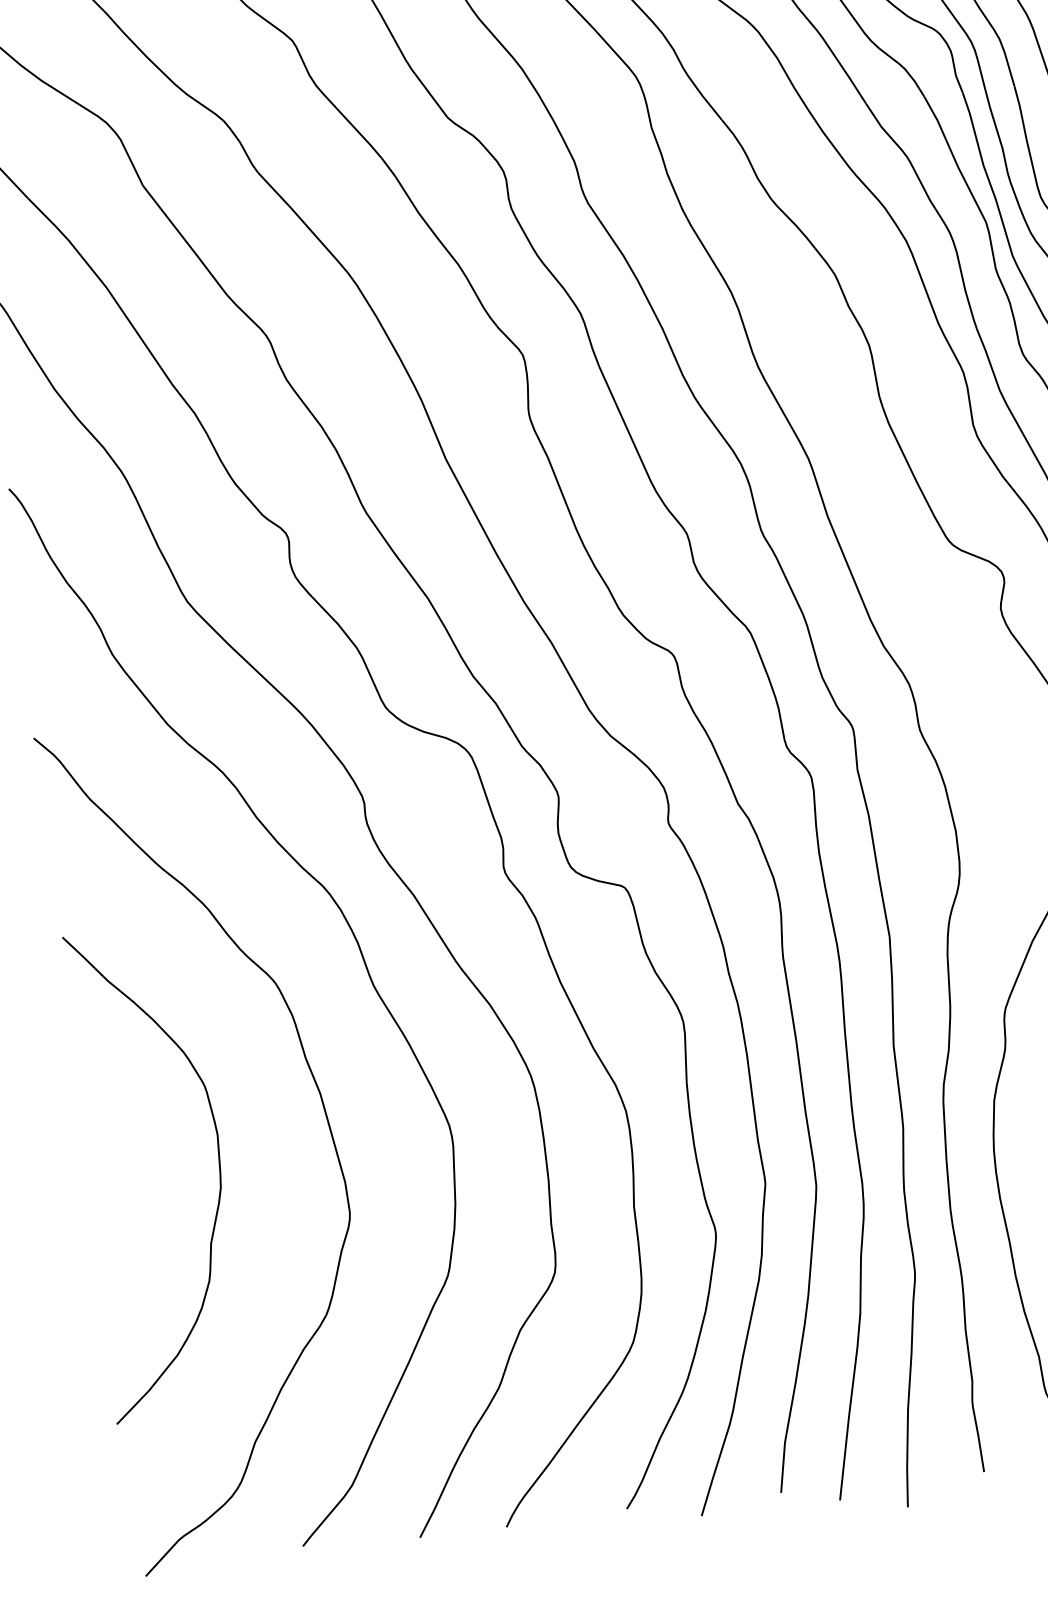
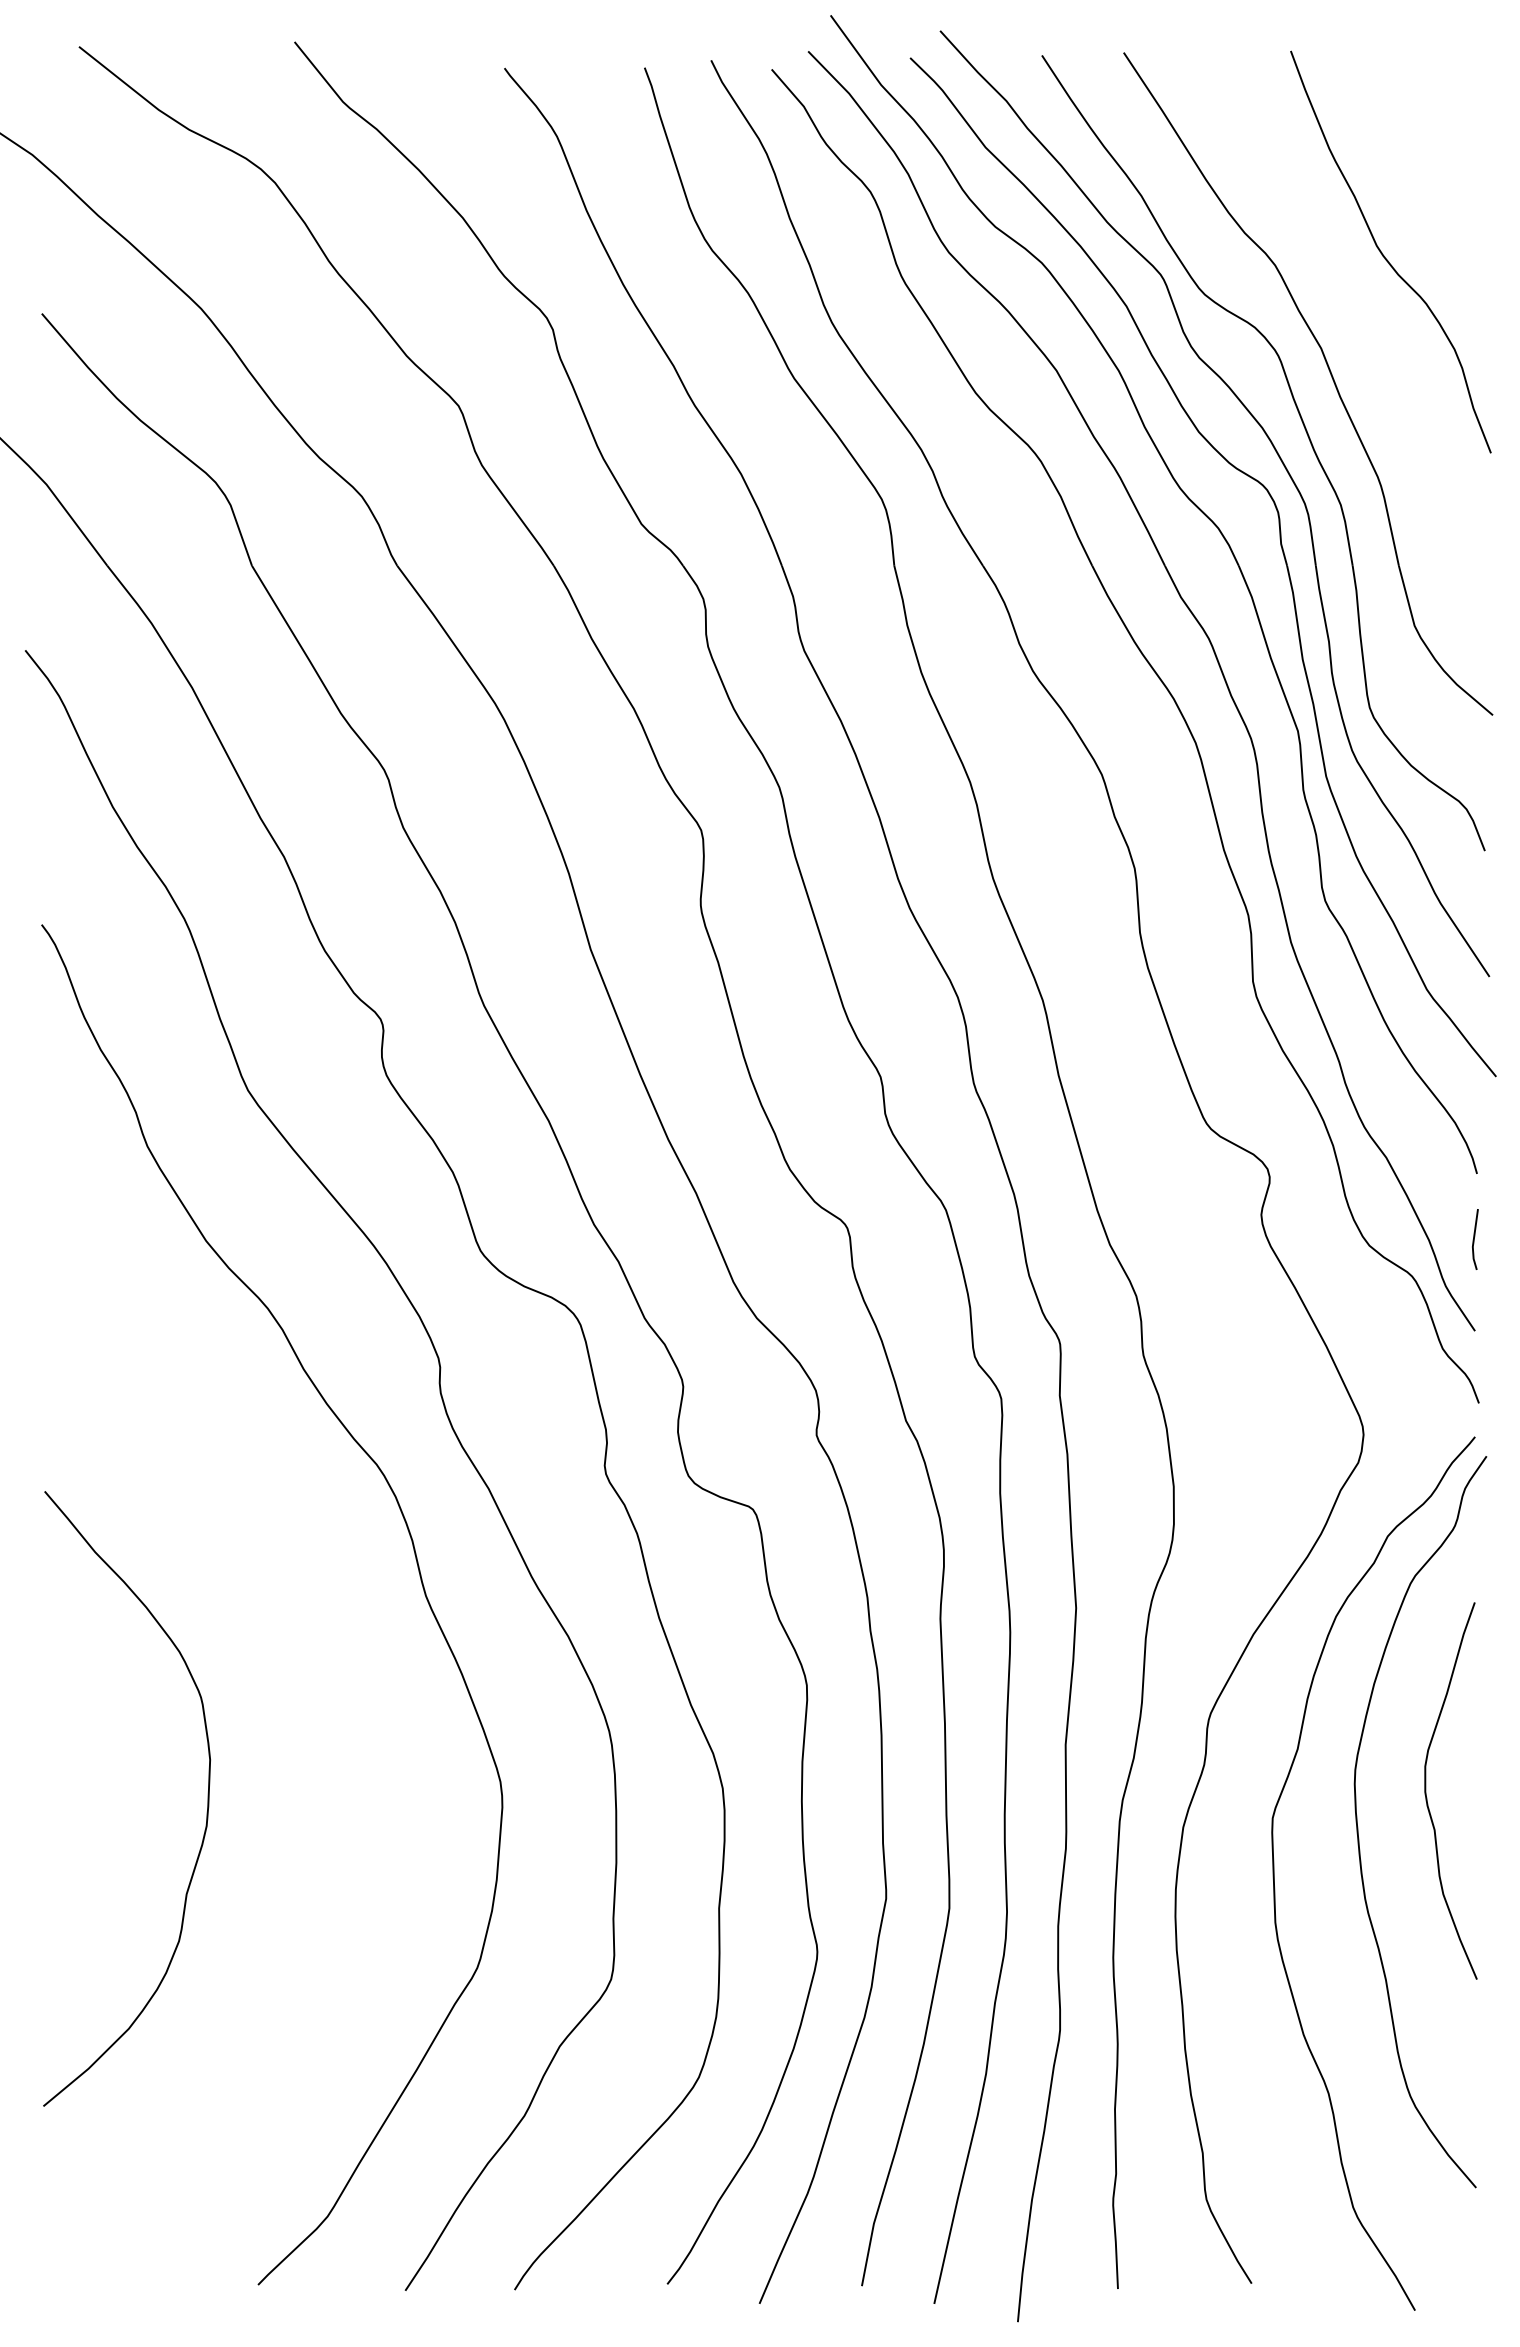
curve: (324, 1111) -> (346, 1745), removed

